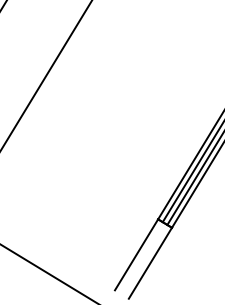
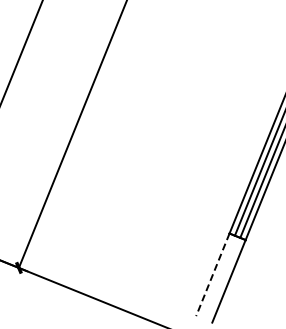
line: (136, 254) -> (212, 274), solid -> dashed

